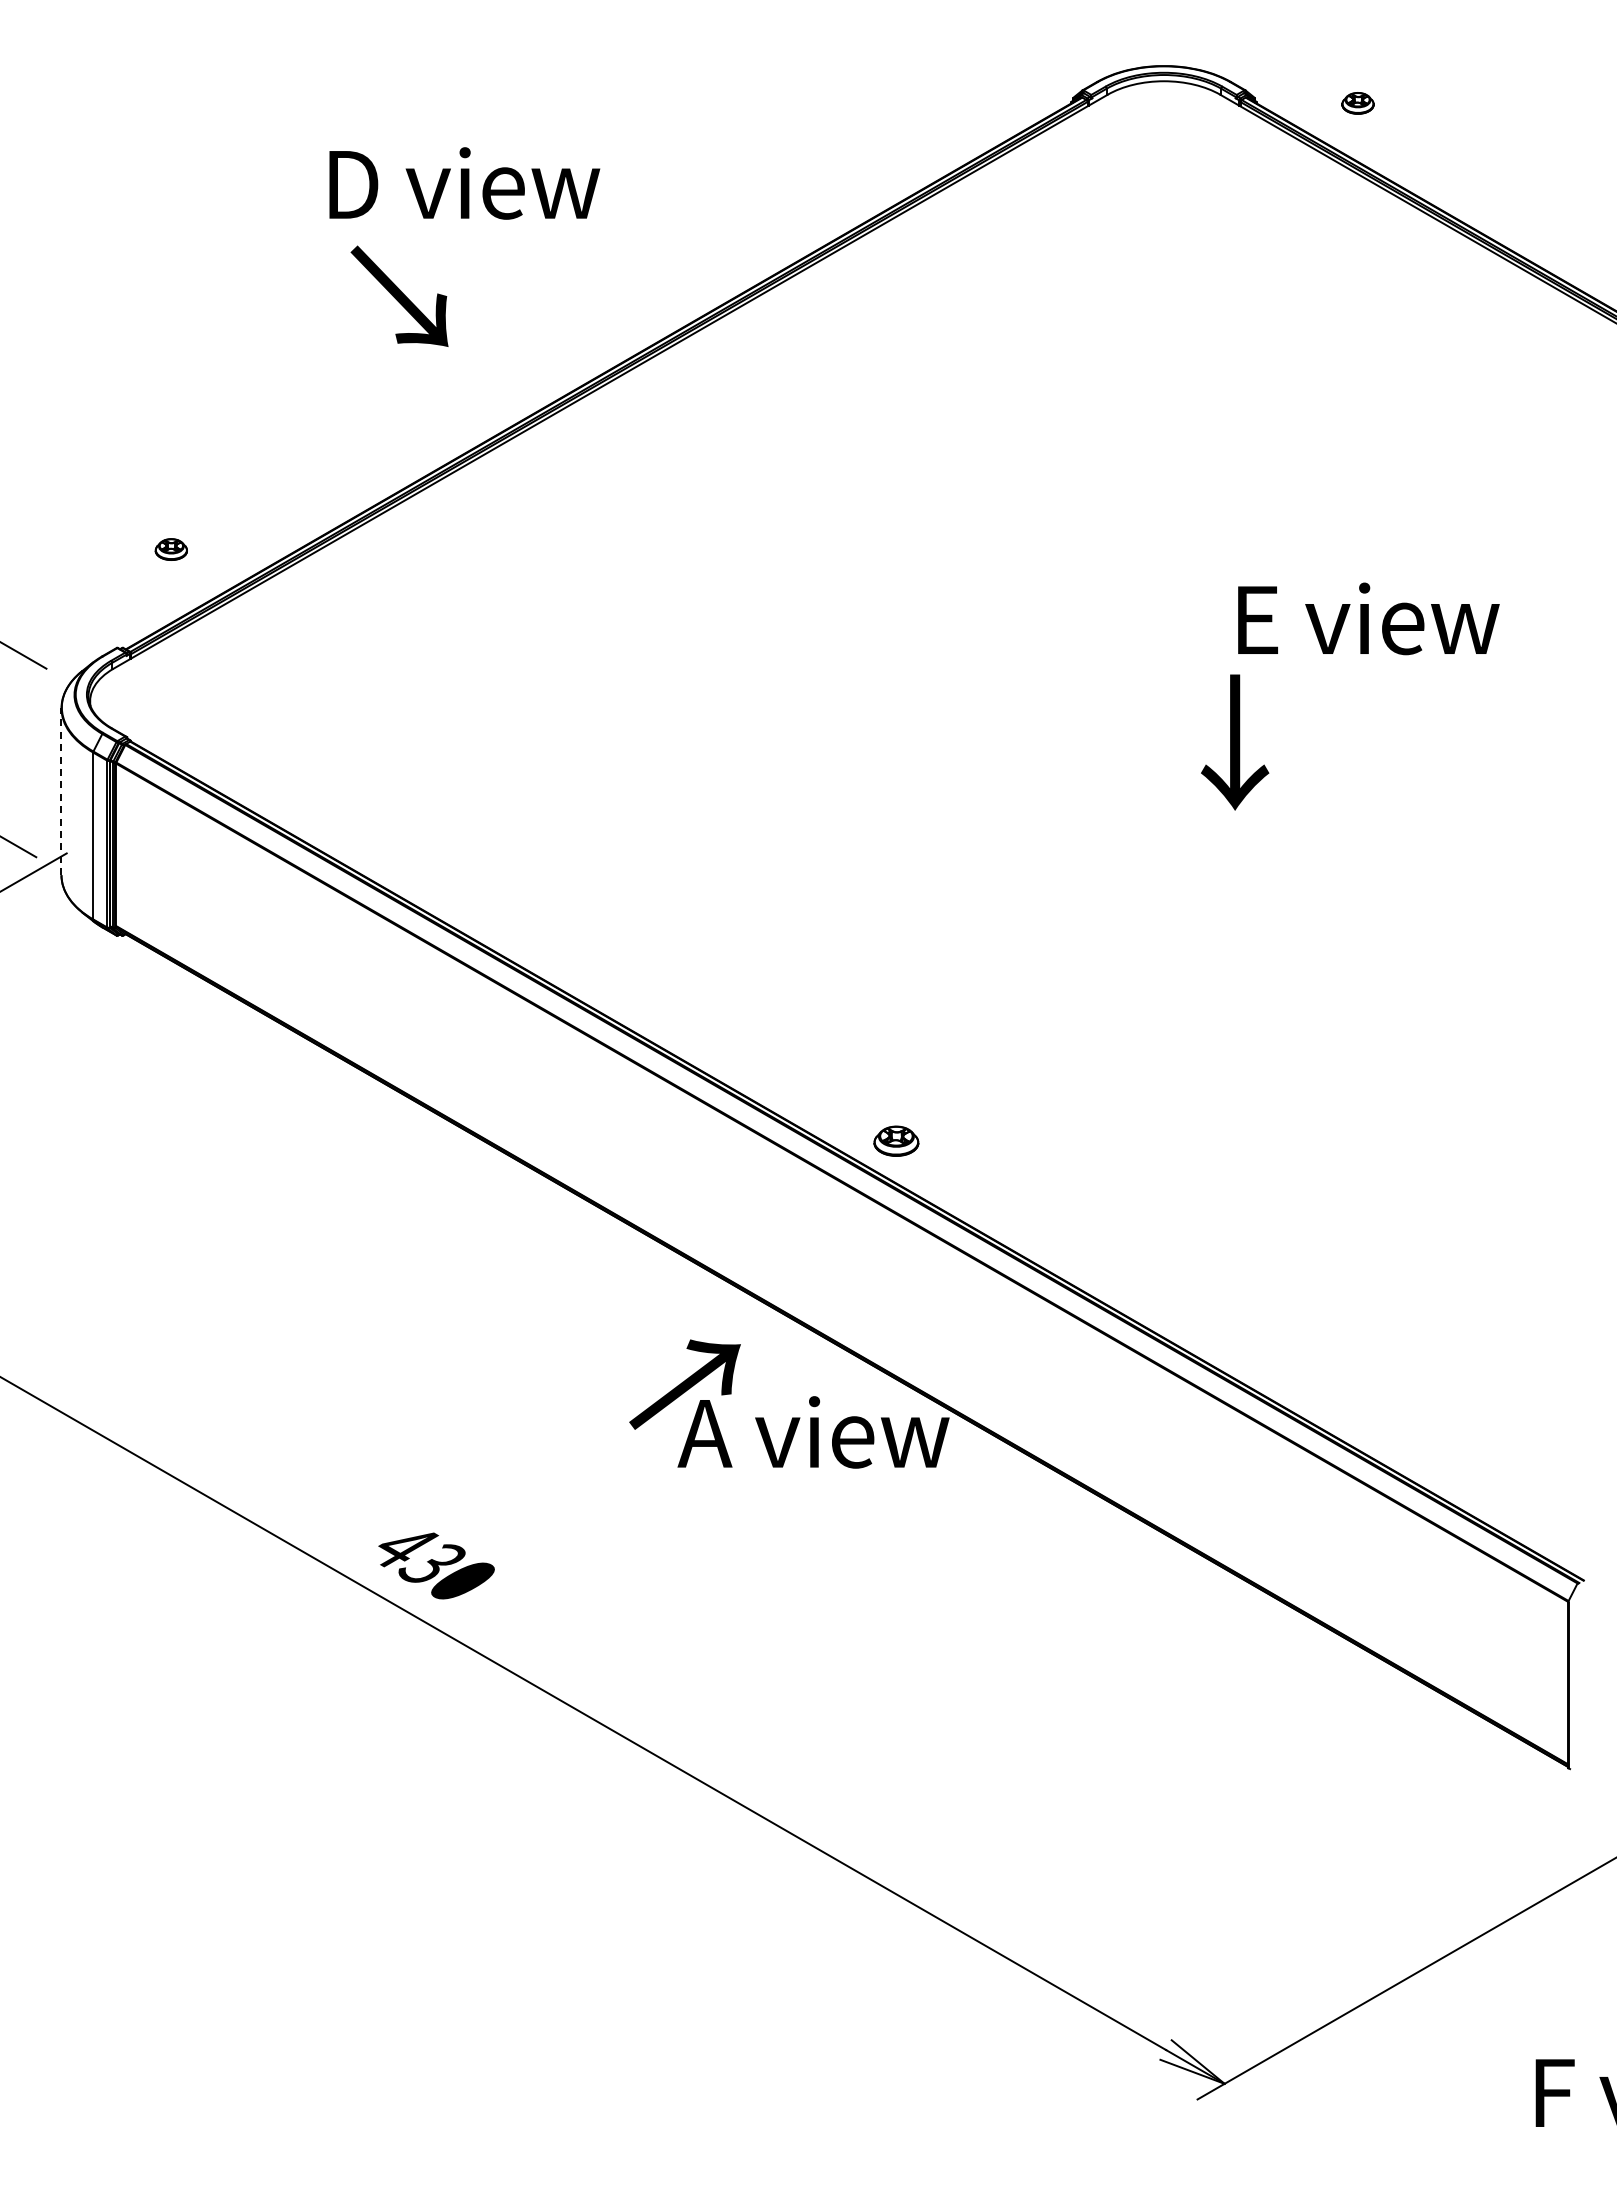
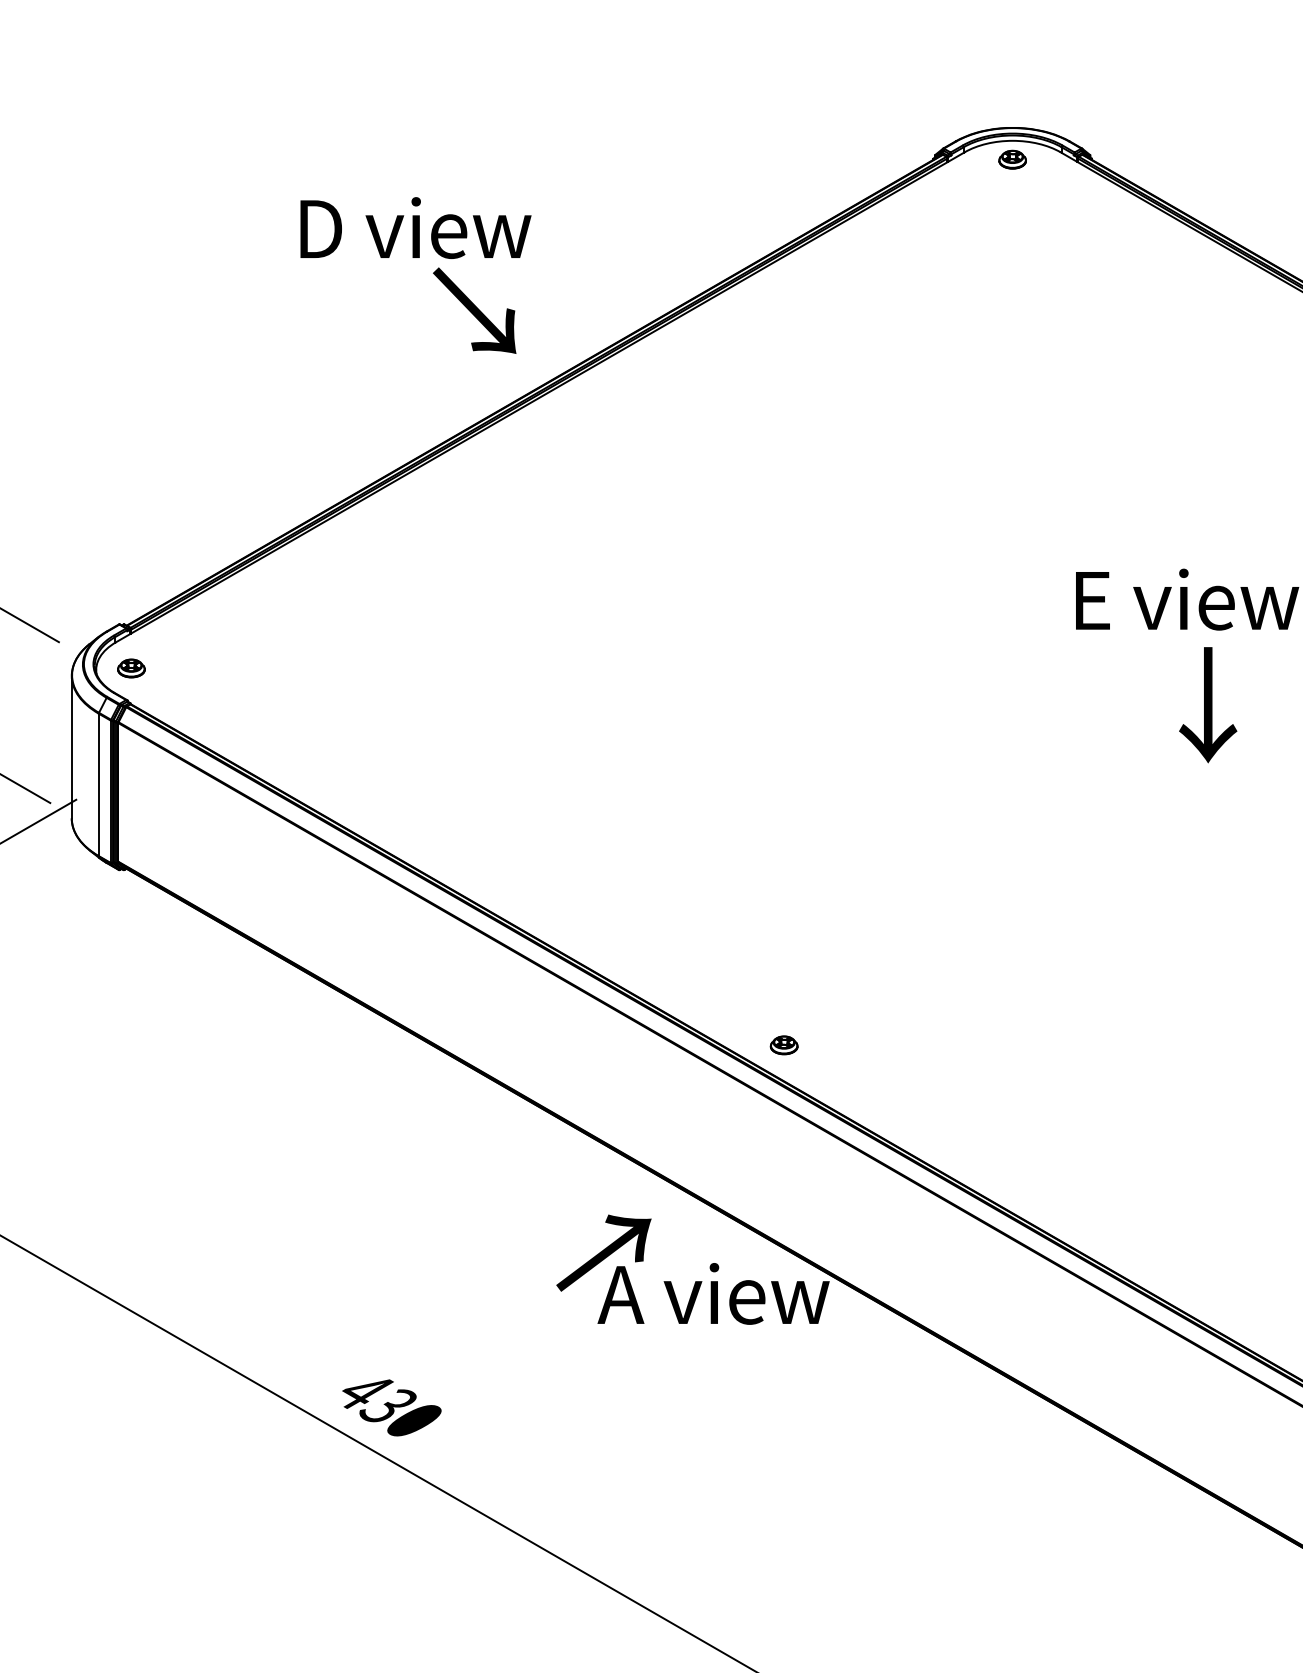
part: (1357, 103) -> (1012, 159), moved
text: (399, 295) -> (474, 310), moved
part: (170, 549) -> (130, 668), moved
text: (1235, 742) -> (1208, 705), moved
line: (61, 791) -> (71, 746), dashed -> solid
part: (895, 1140) -> (783, 1044), size x0.71

